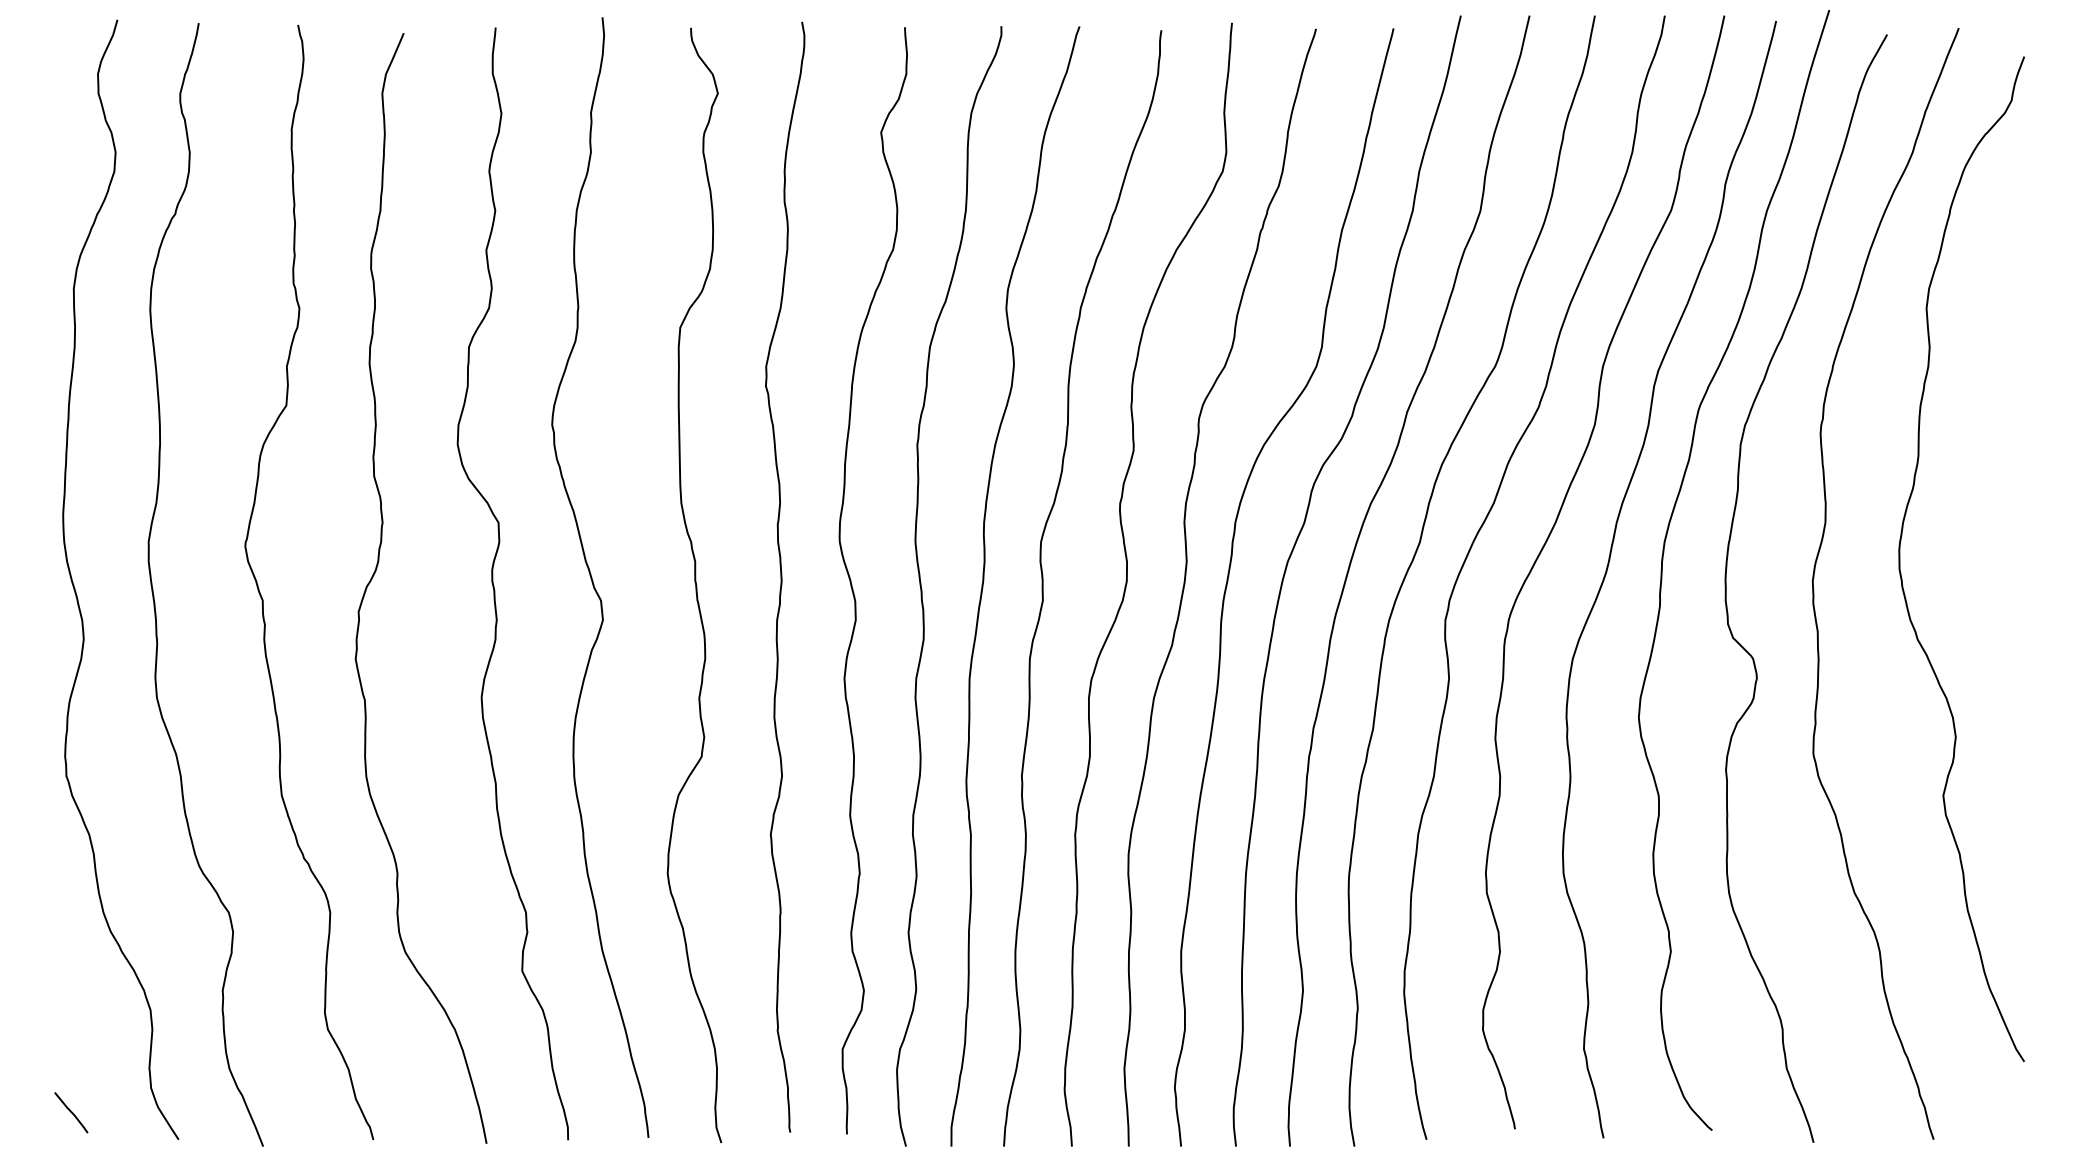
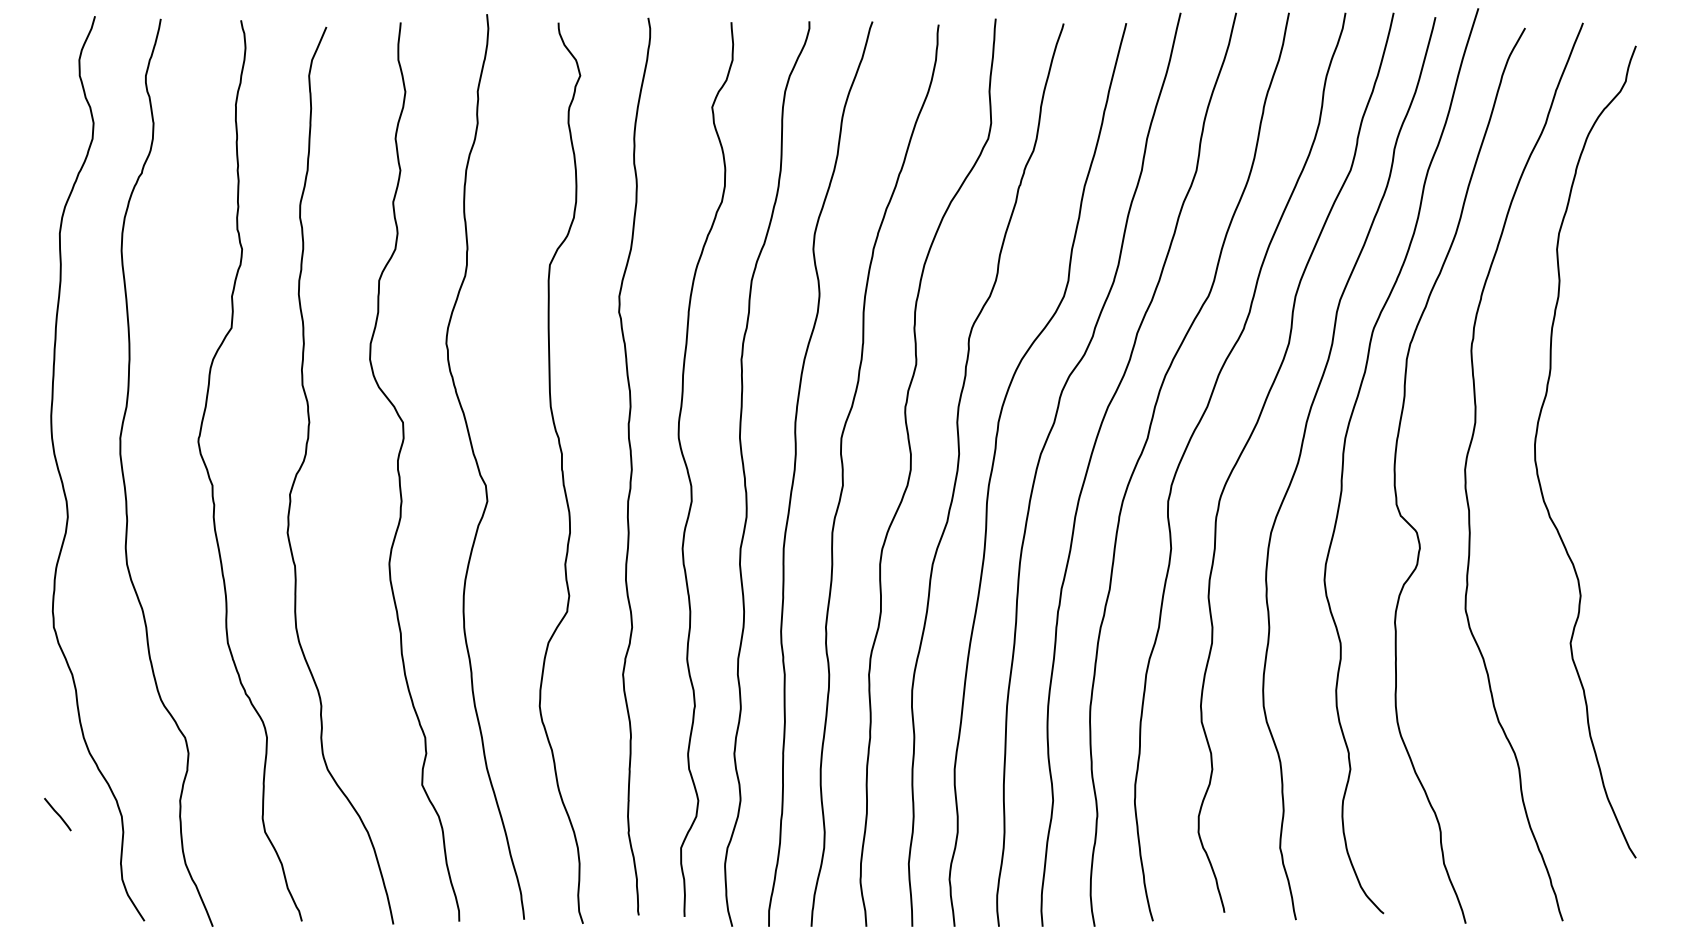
line: (71, 1112) -> (57, 814), moved

